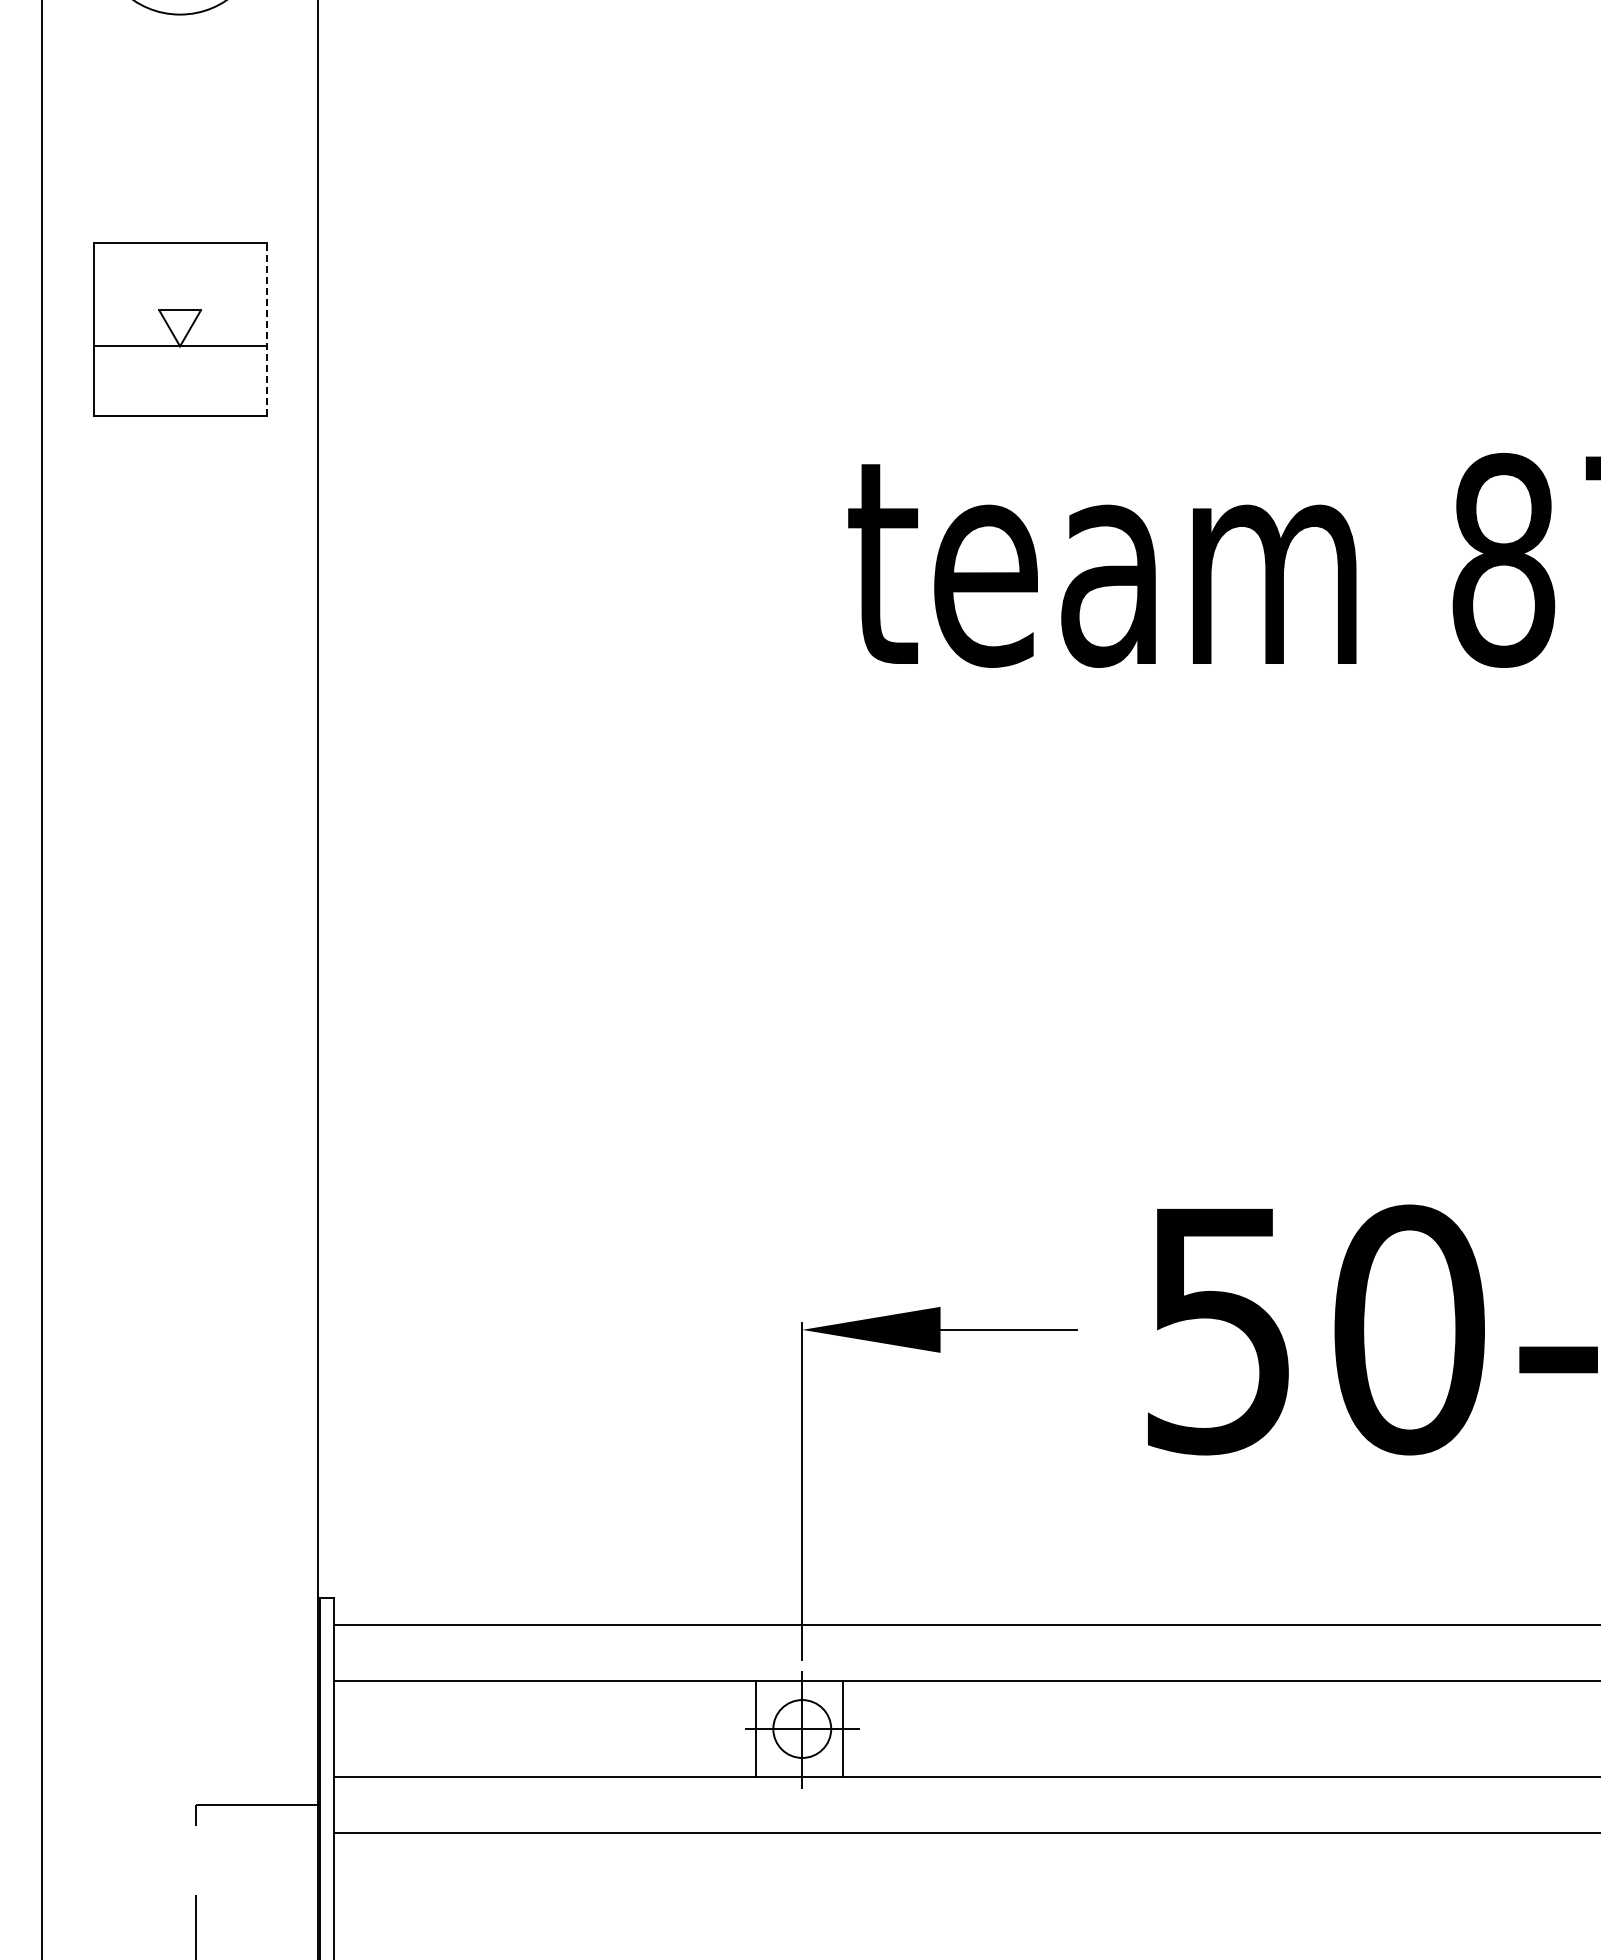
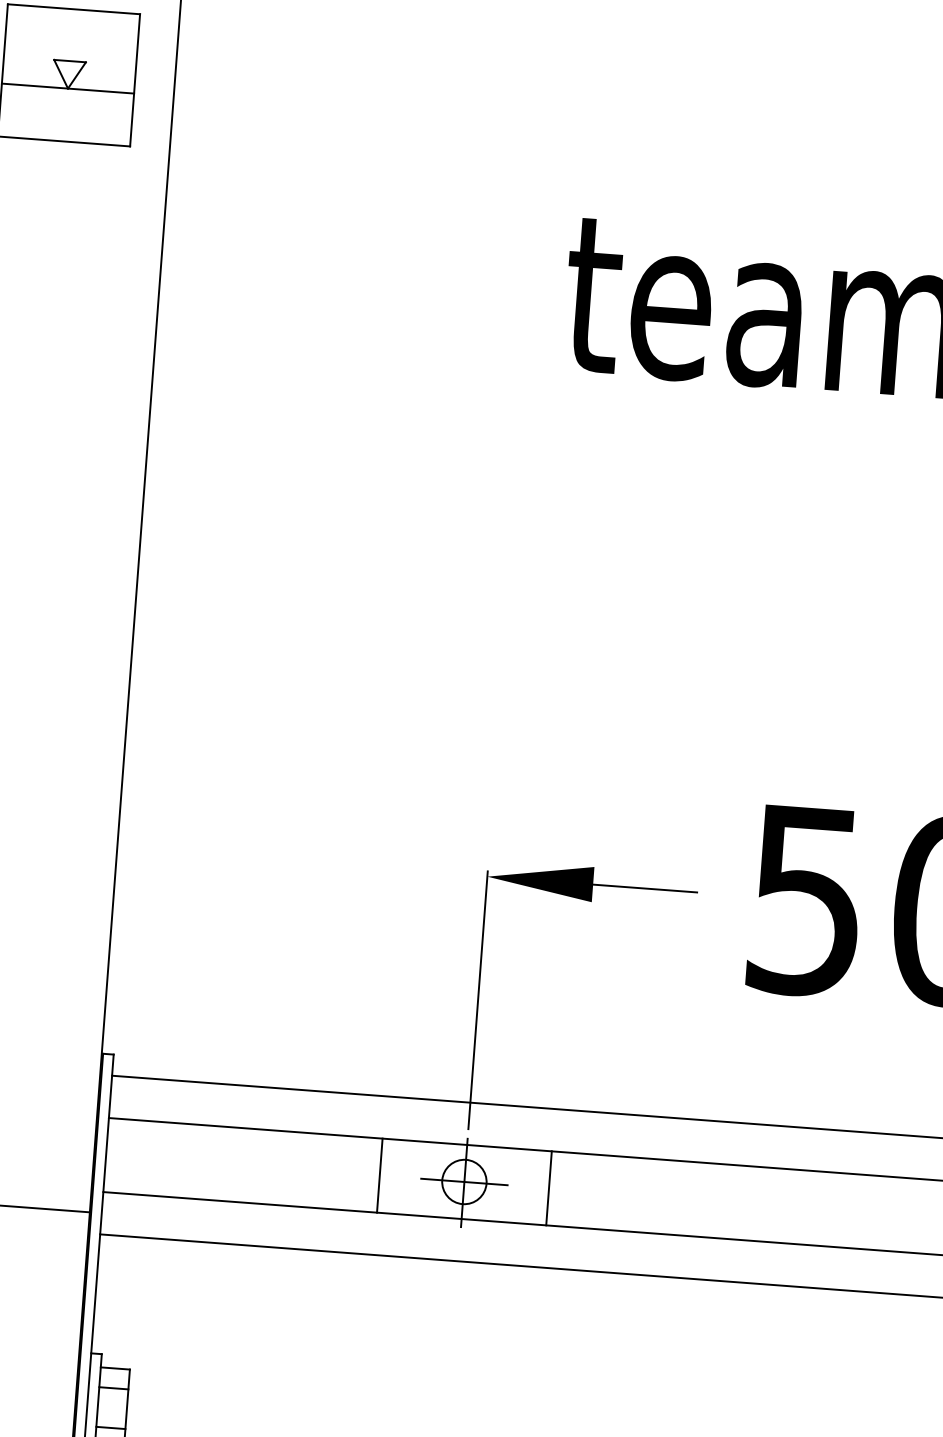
line: (266, 328) -> (135, 79), dashed -> solid
line: (755, 1728) -> (379, 1175), moved
line: (842, 1728) -> (548, 1187), moved

